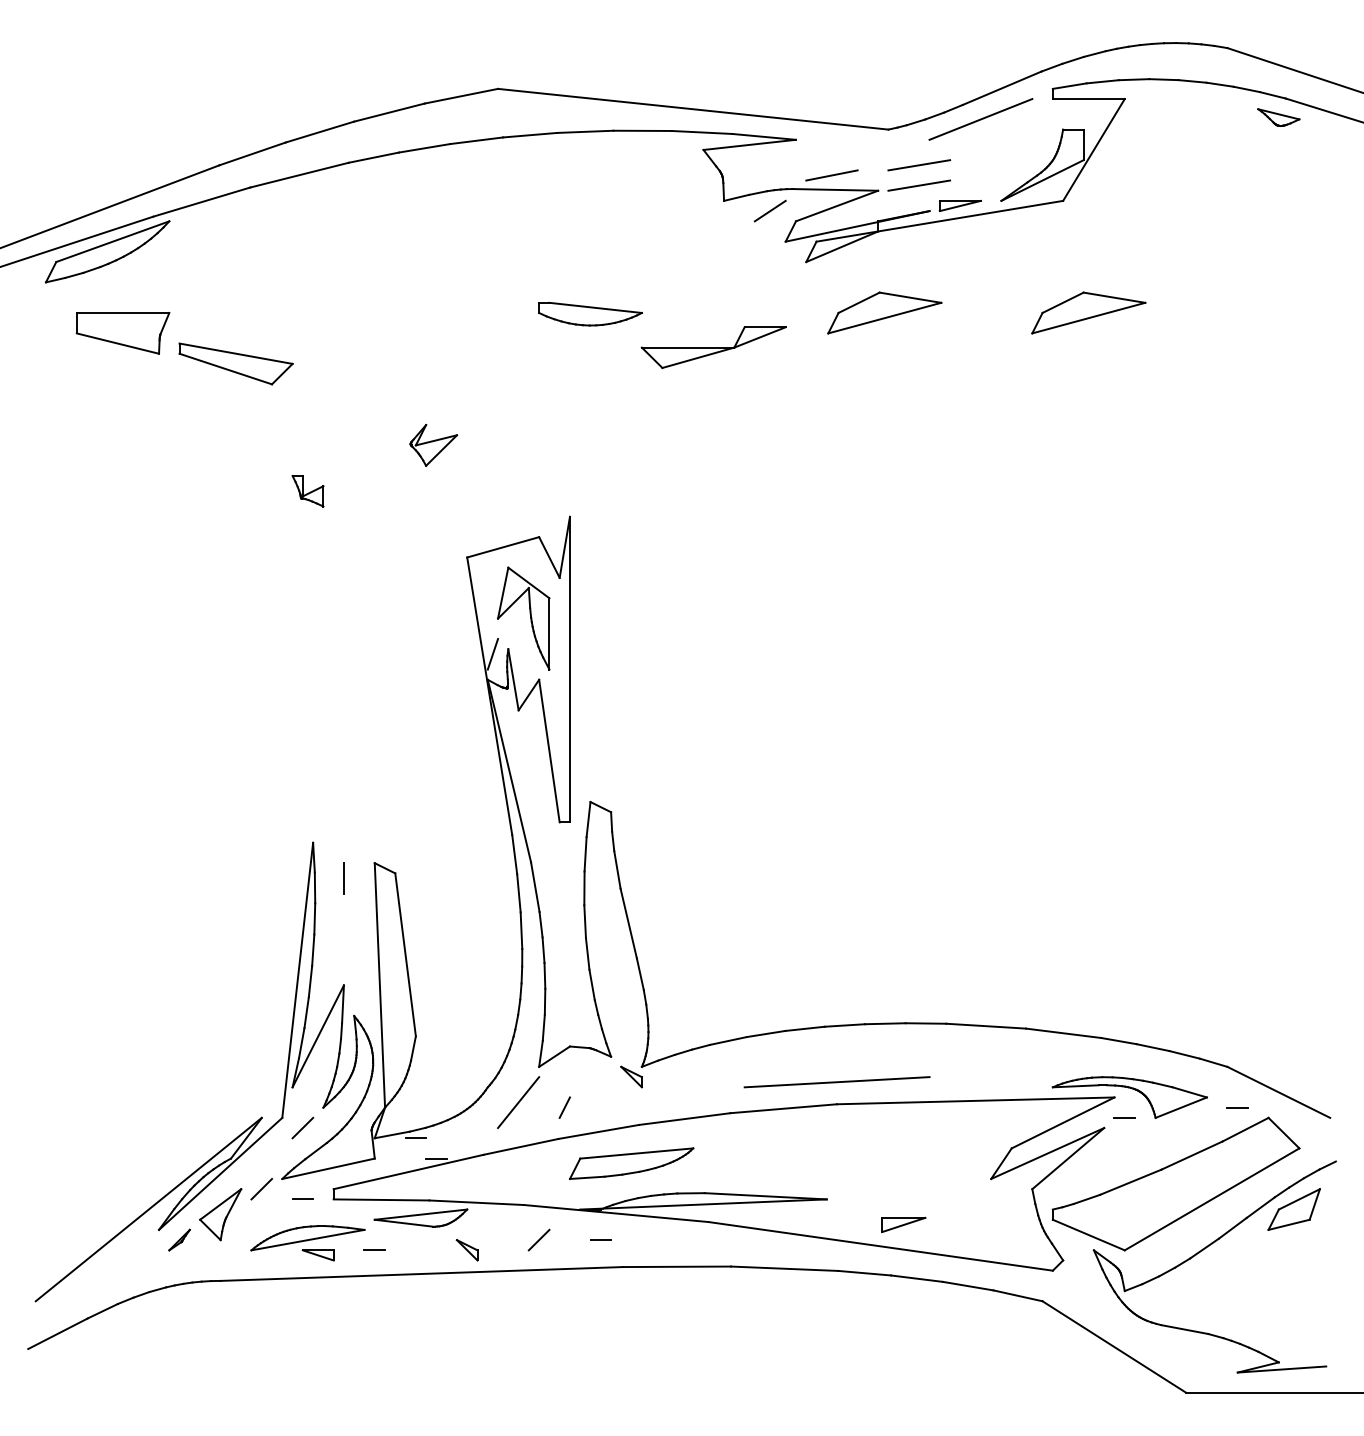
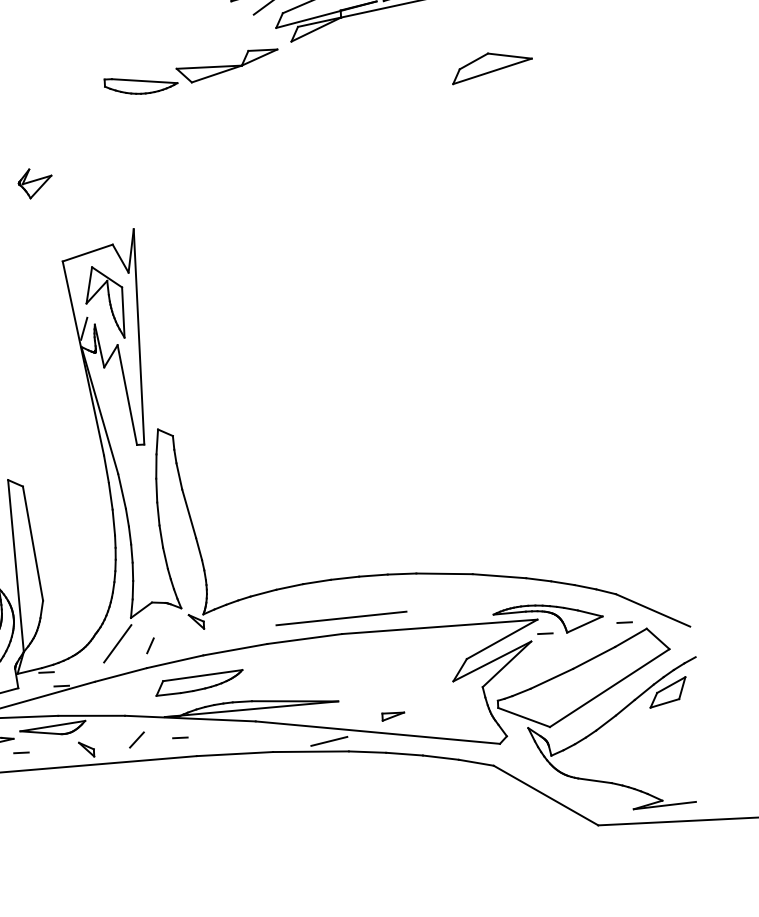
part: (884, 312) -> (348, 74), removed
part: (713, 347) -> (227, 66), moved
part: (903, 1224) -> (393, 716), size x0.71
line: (811, 1255) -> (329, 741), added

